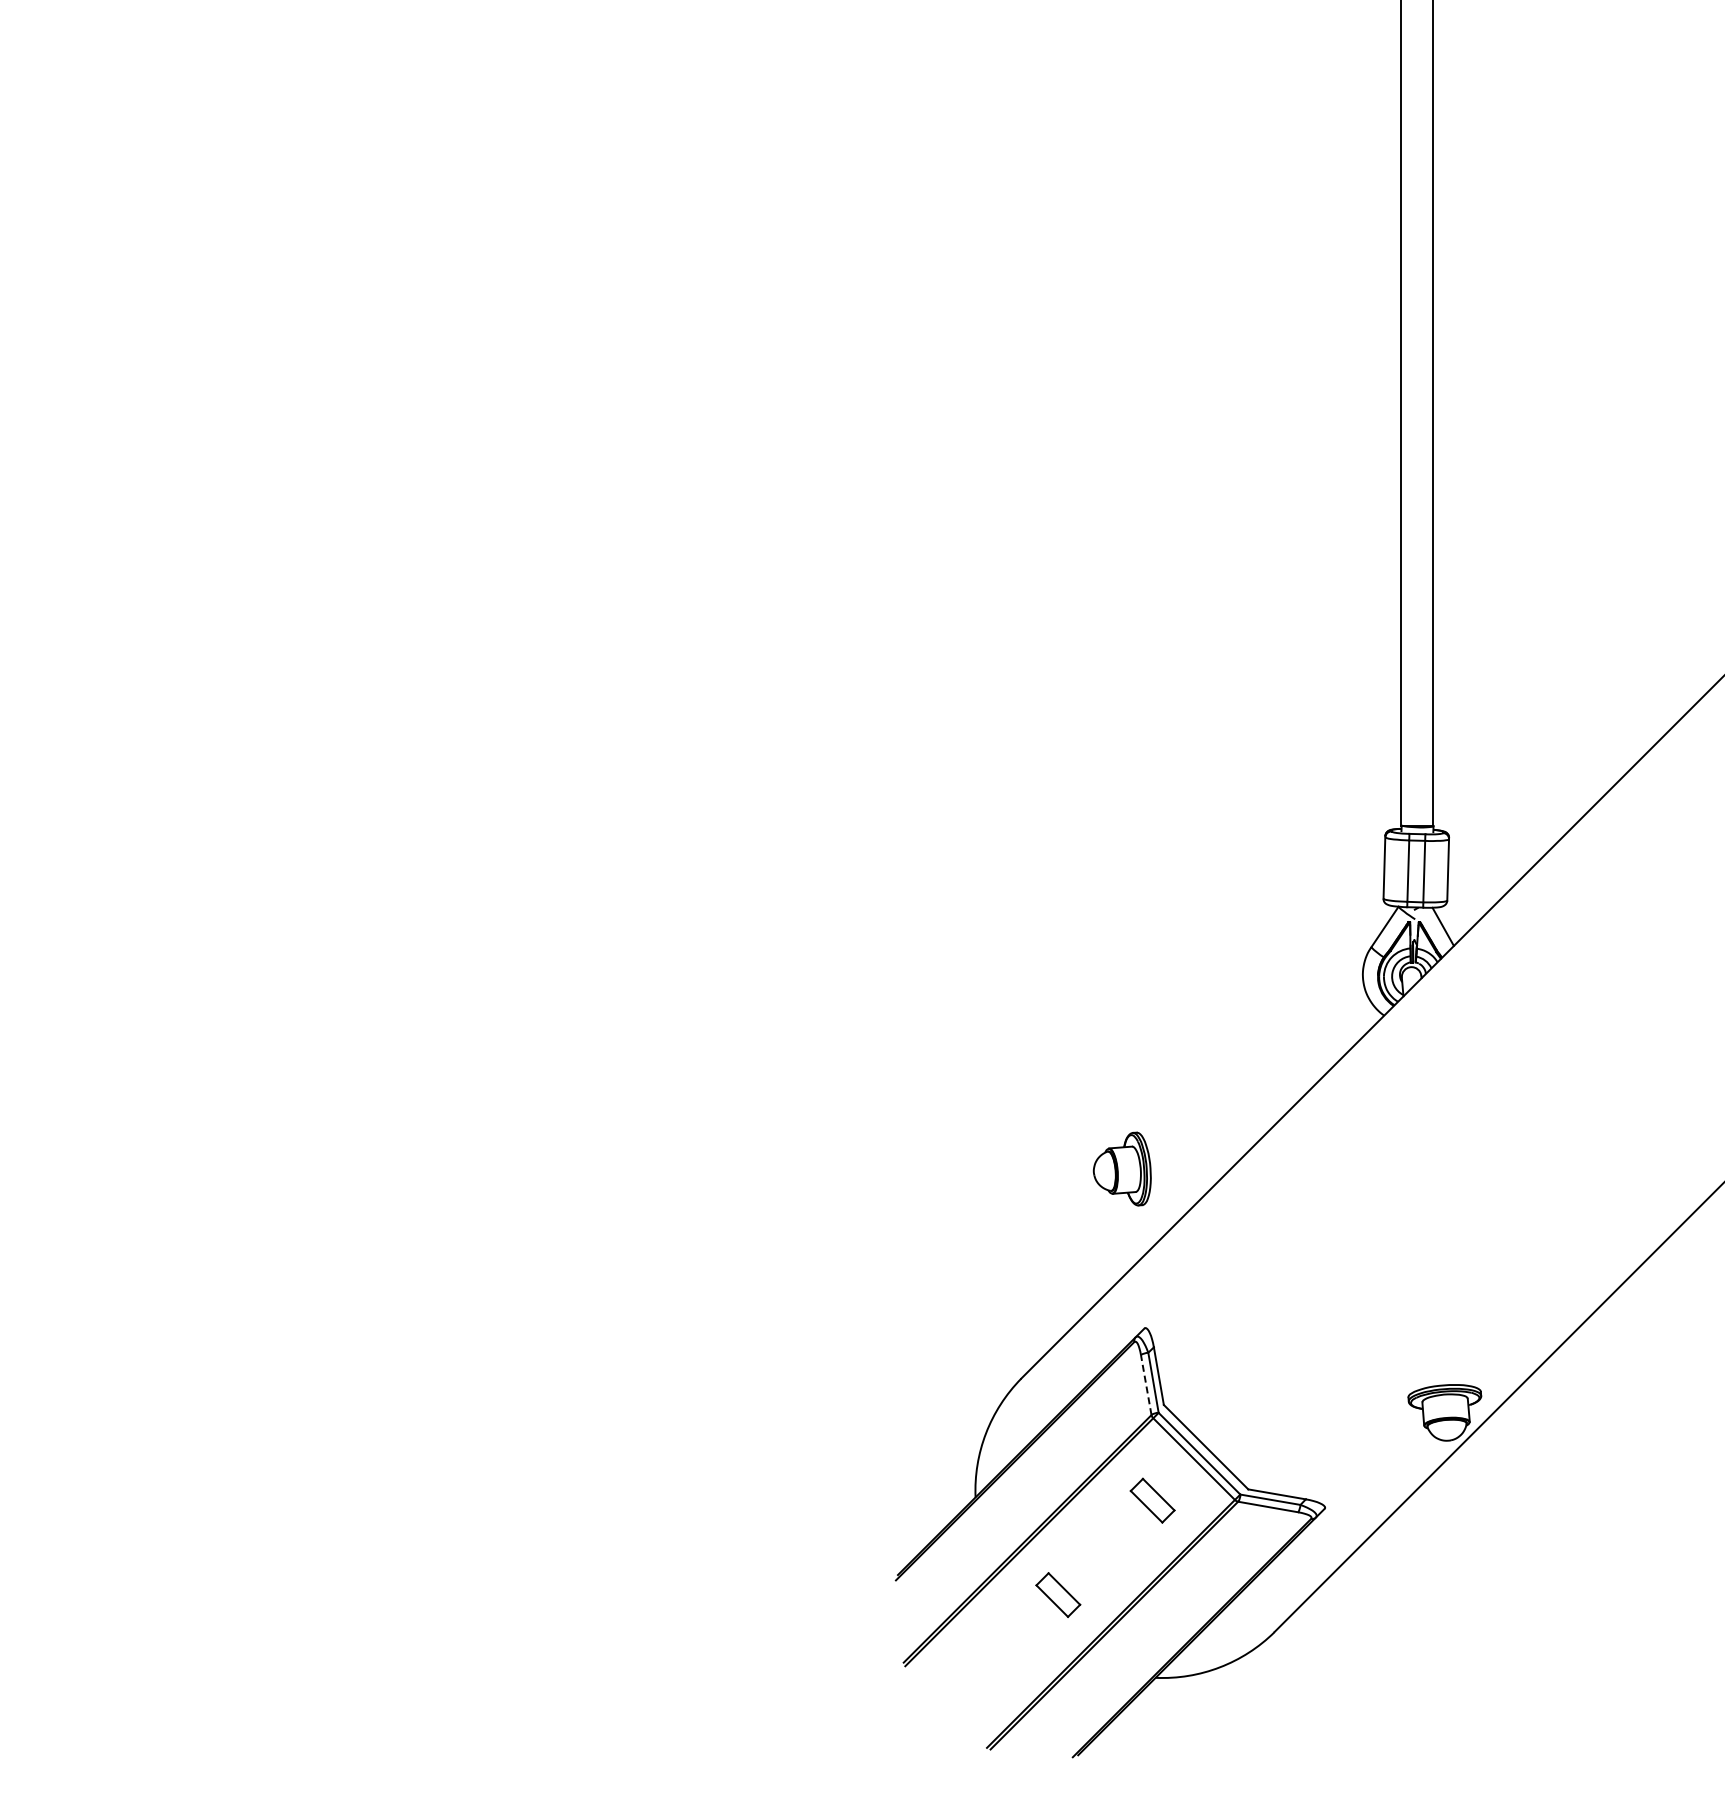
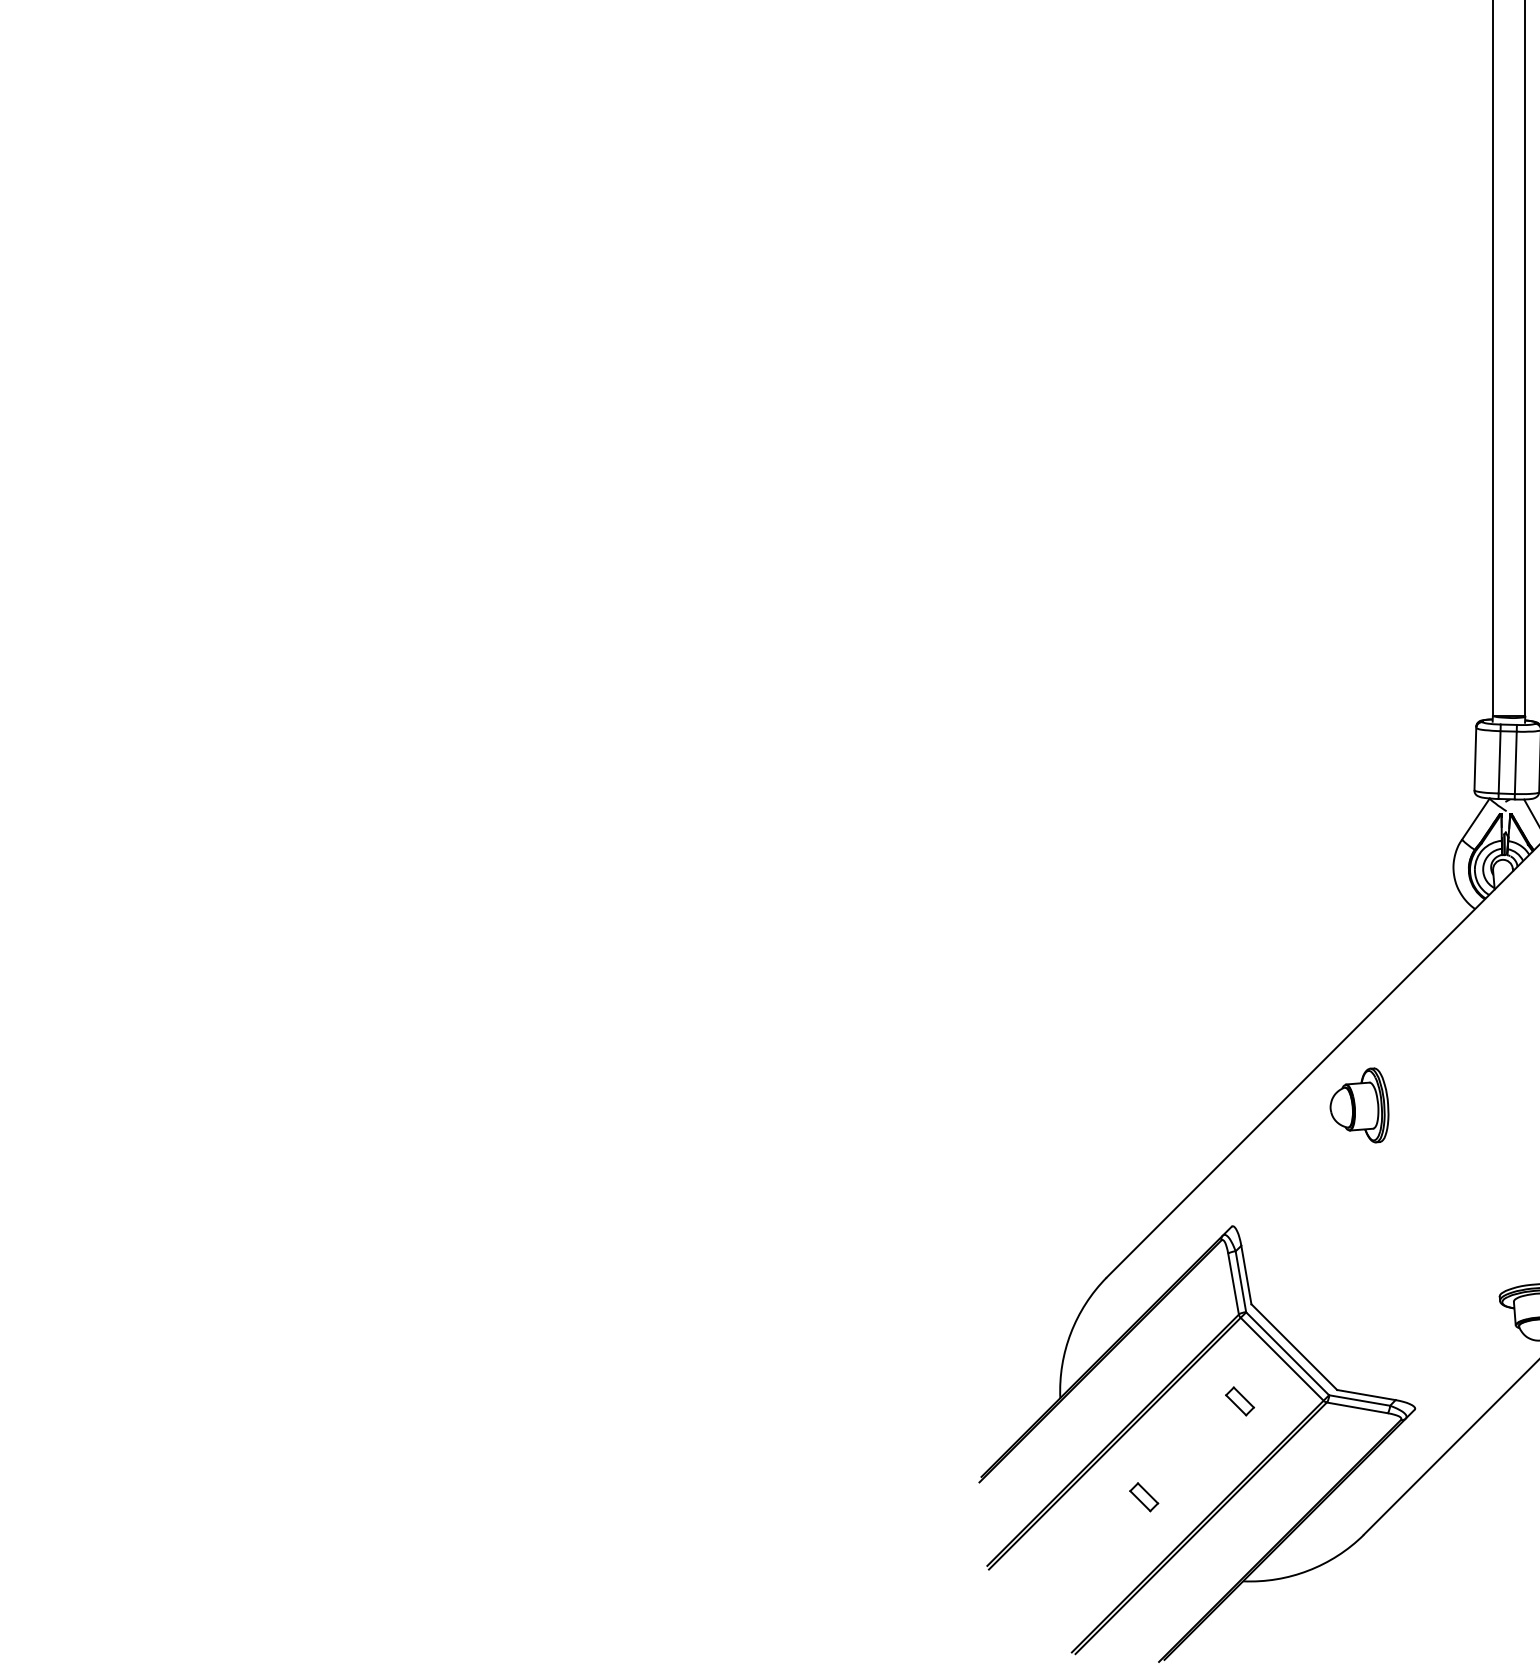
part: (1121, 1168) -> (1358, 1104), moved
line: (1146, 1385) -> (1233, 1284), dashed -> solid
part: (1152, 1500) -> (1239, 1401), size x0.62
part: (1057, 1594) -> (1143, 1496), size x0.62

